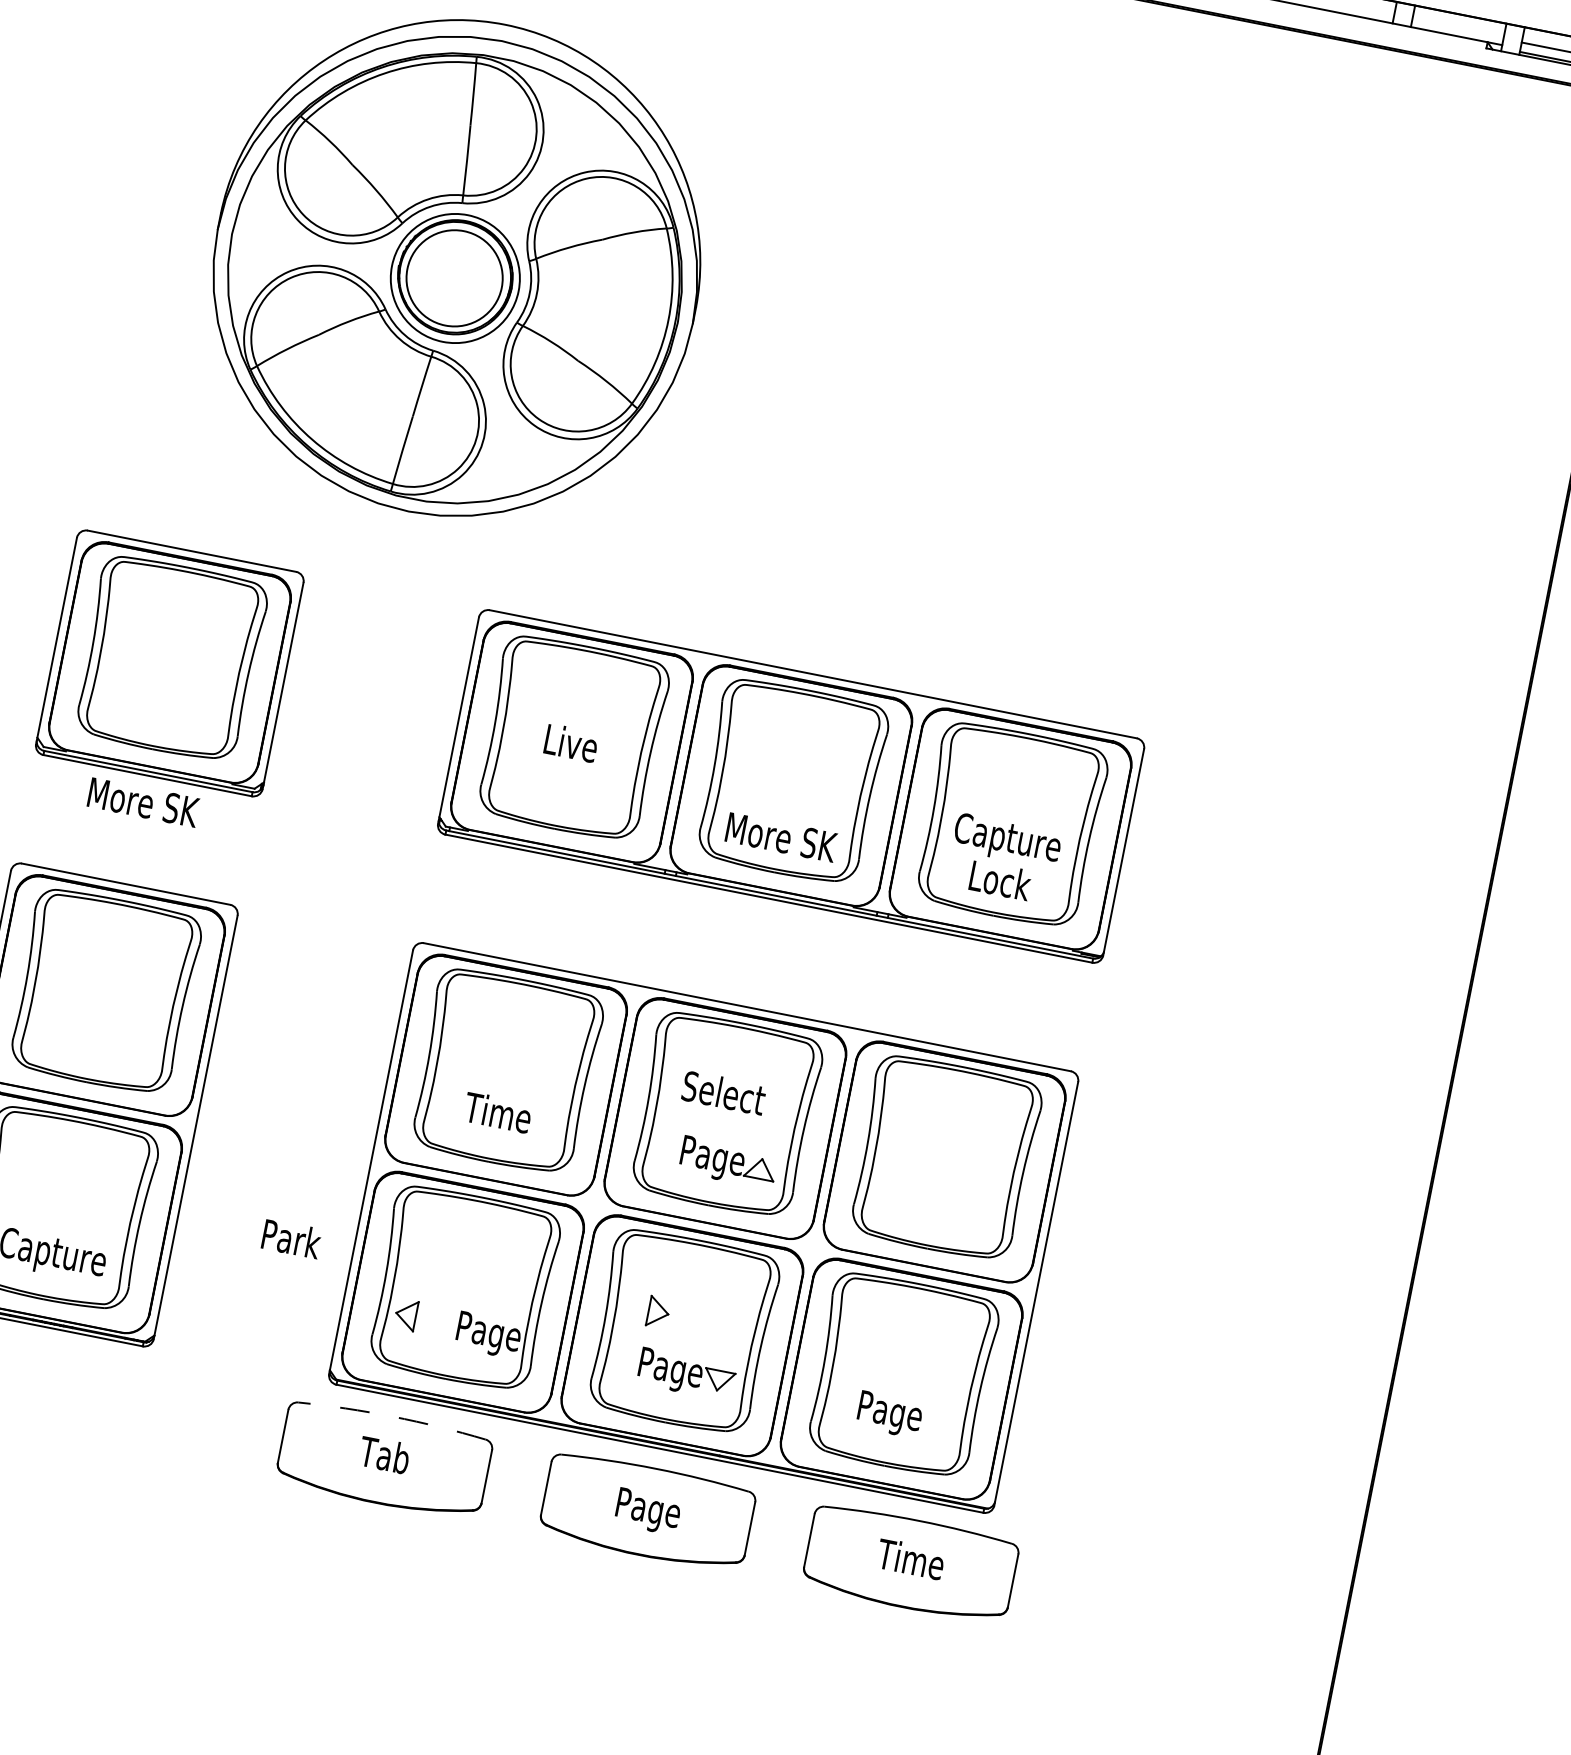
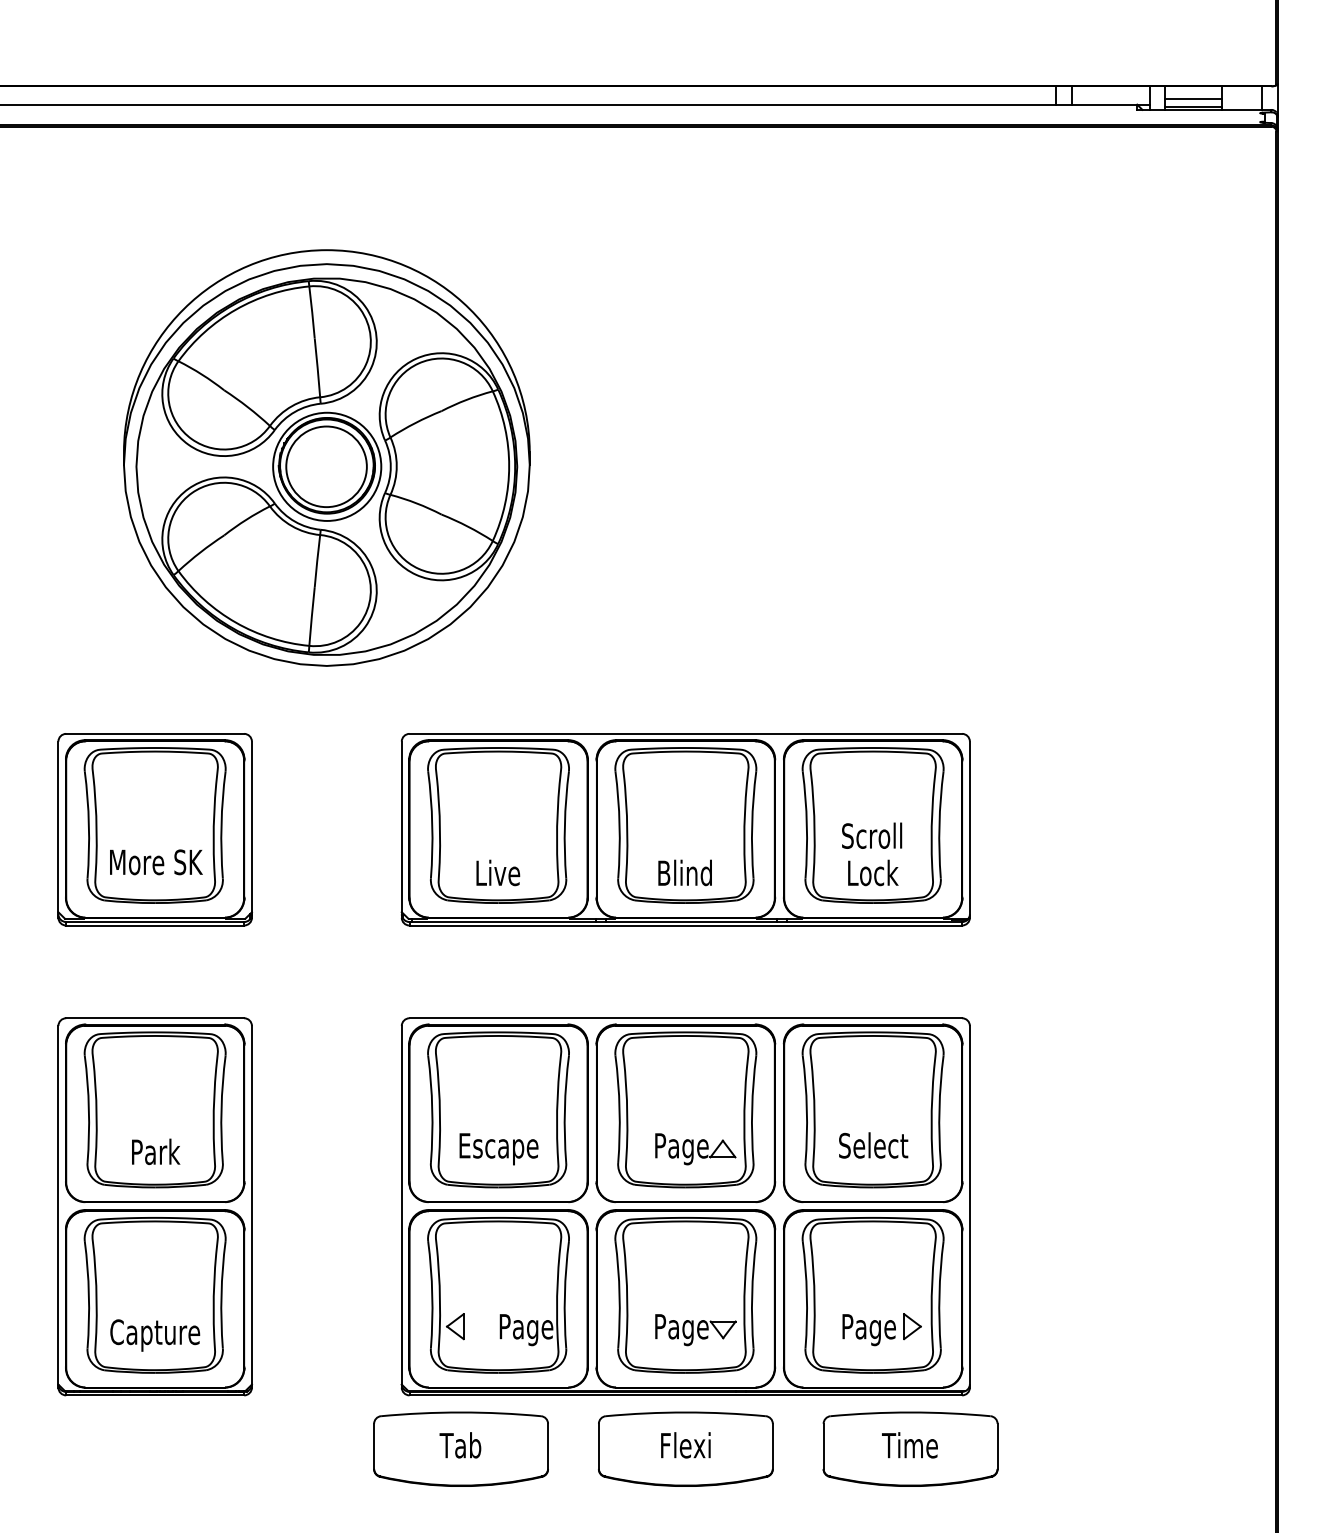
text: (571, 742) -> (498, 872), moved
text: (143, 802) -> (156, 862), moved
text: (780, 836) -> (685, 872), More SK -> Blind
text: (1007, 840) -> (872, 838), Capture -> Scroll
text: (723, 1092) -> (873, 1145), moved
text: (497, 1116) -> (498, 1148), Time -> Escape
text: (292, 1238) -> (156, 1151), moved
part: (658, 1312) -> (912, 1326), moved
arc: (393, 1416) -> (461, 1412), dashed -> solid
text: (648, 1511) -> (686, 1448), Page -> Flexi

